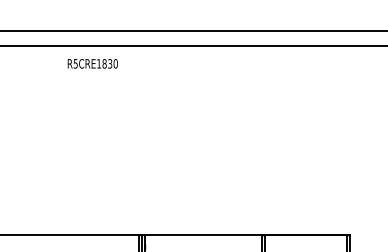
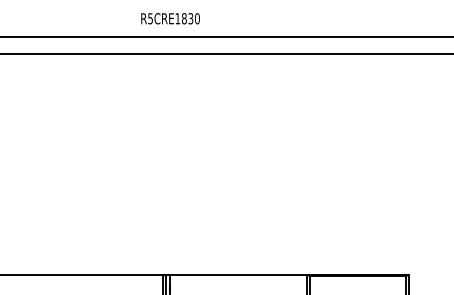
text: (92, 63) -> (170, 18), moved

